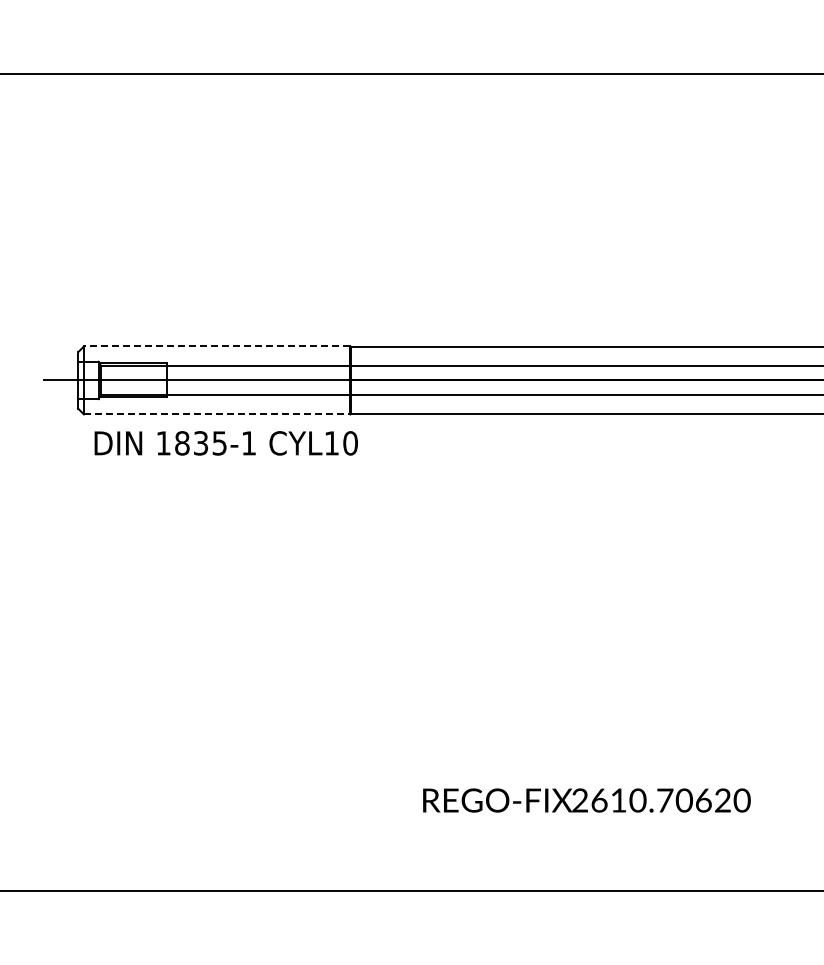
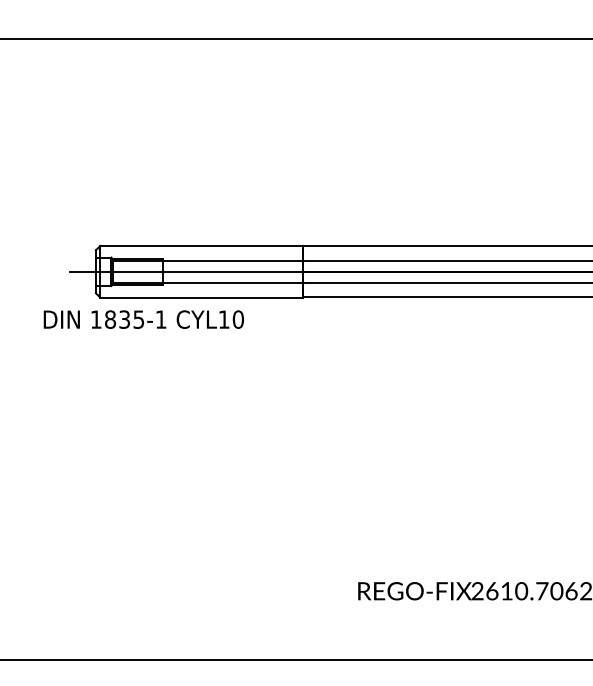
line: (216, 346) -> (201, 245), dashed -> solid
line: (217, 414) -> (201, 297), dashed -> solid
text: (225, 443) -> (143, 319), moved

